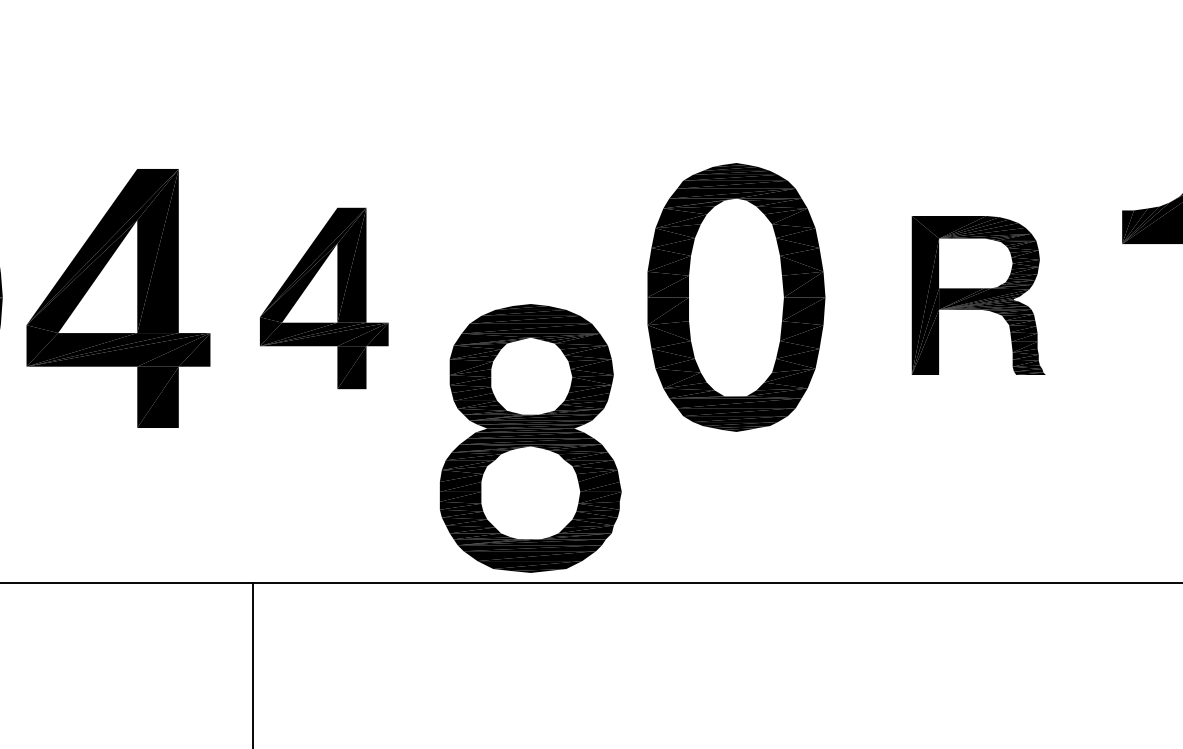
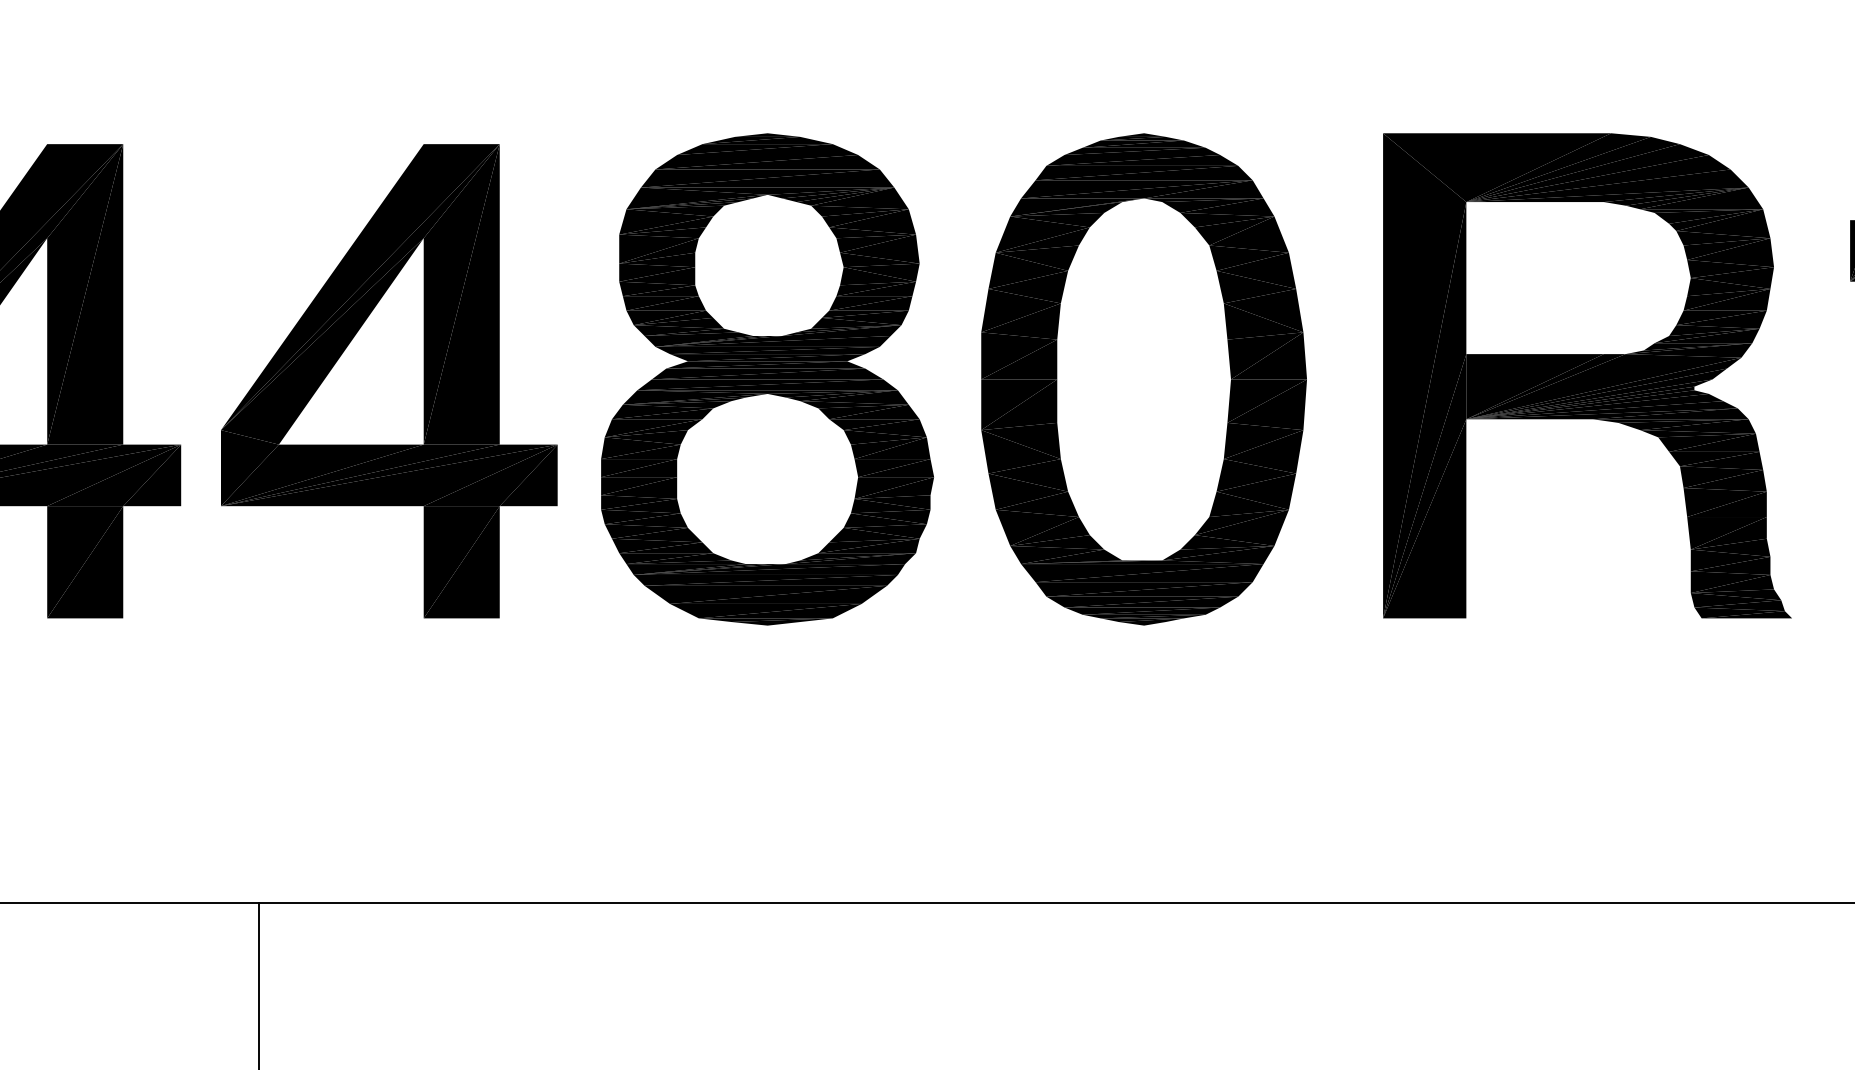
part: (978, 295) -> (1587, 375), size x1.67
part: (324, 298) -> (389, 381), size x1.43
part: (530, 438) -> (767, 379), moved

